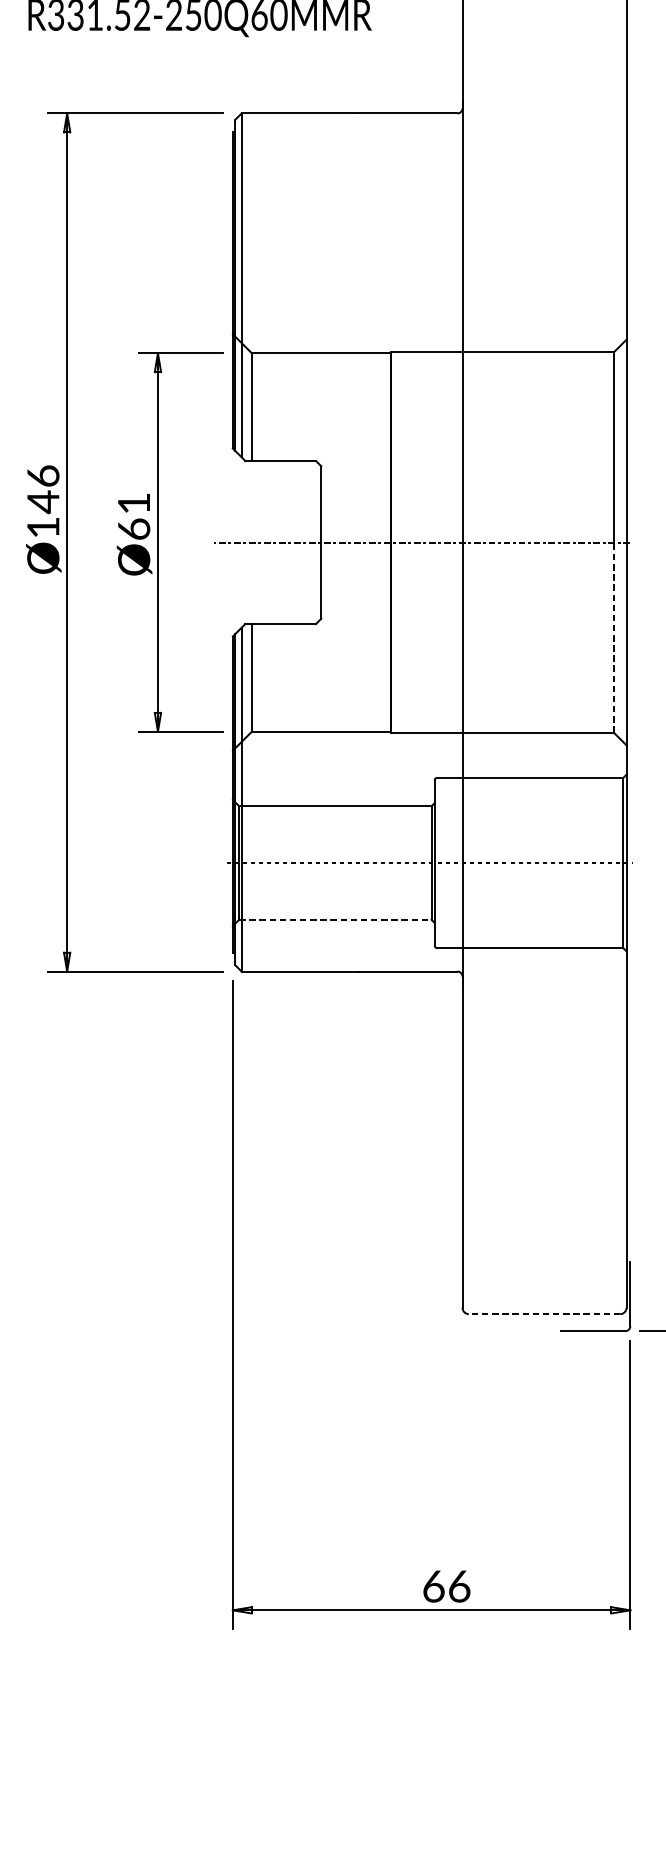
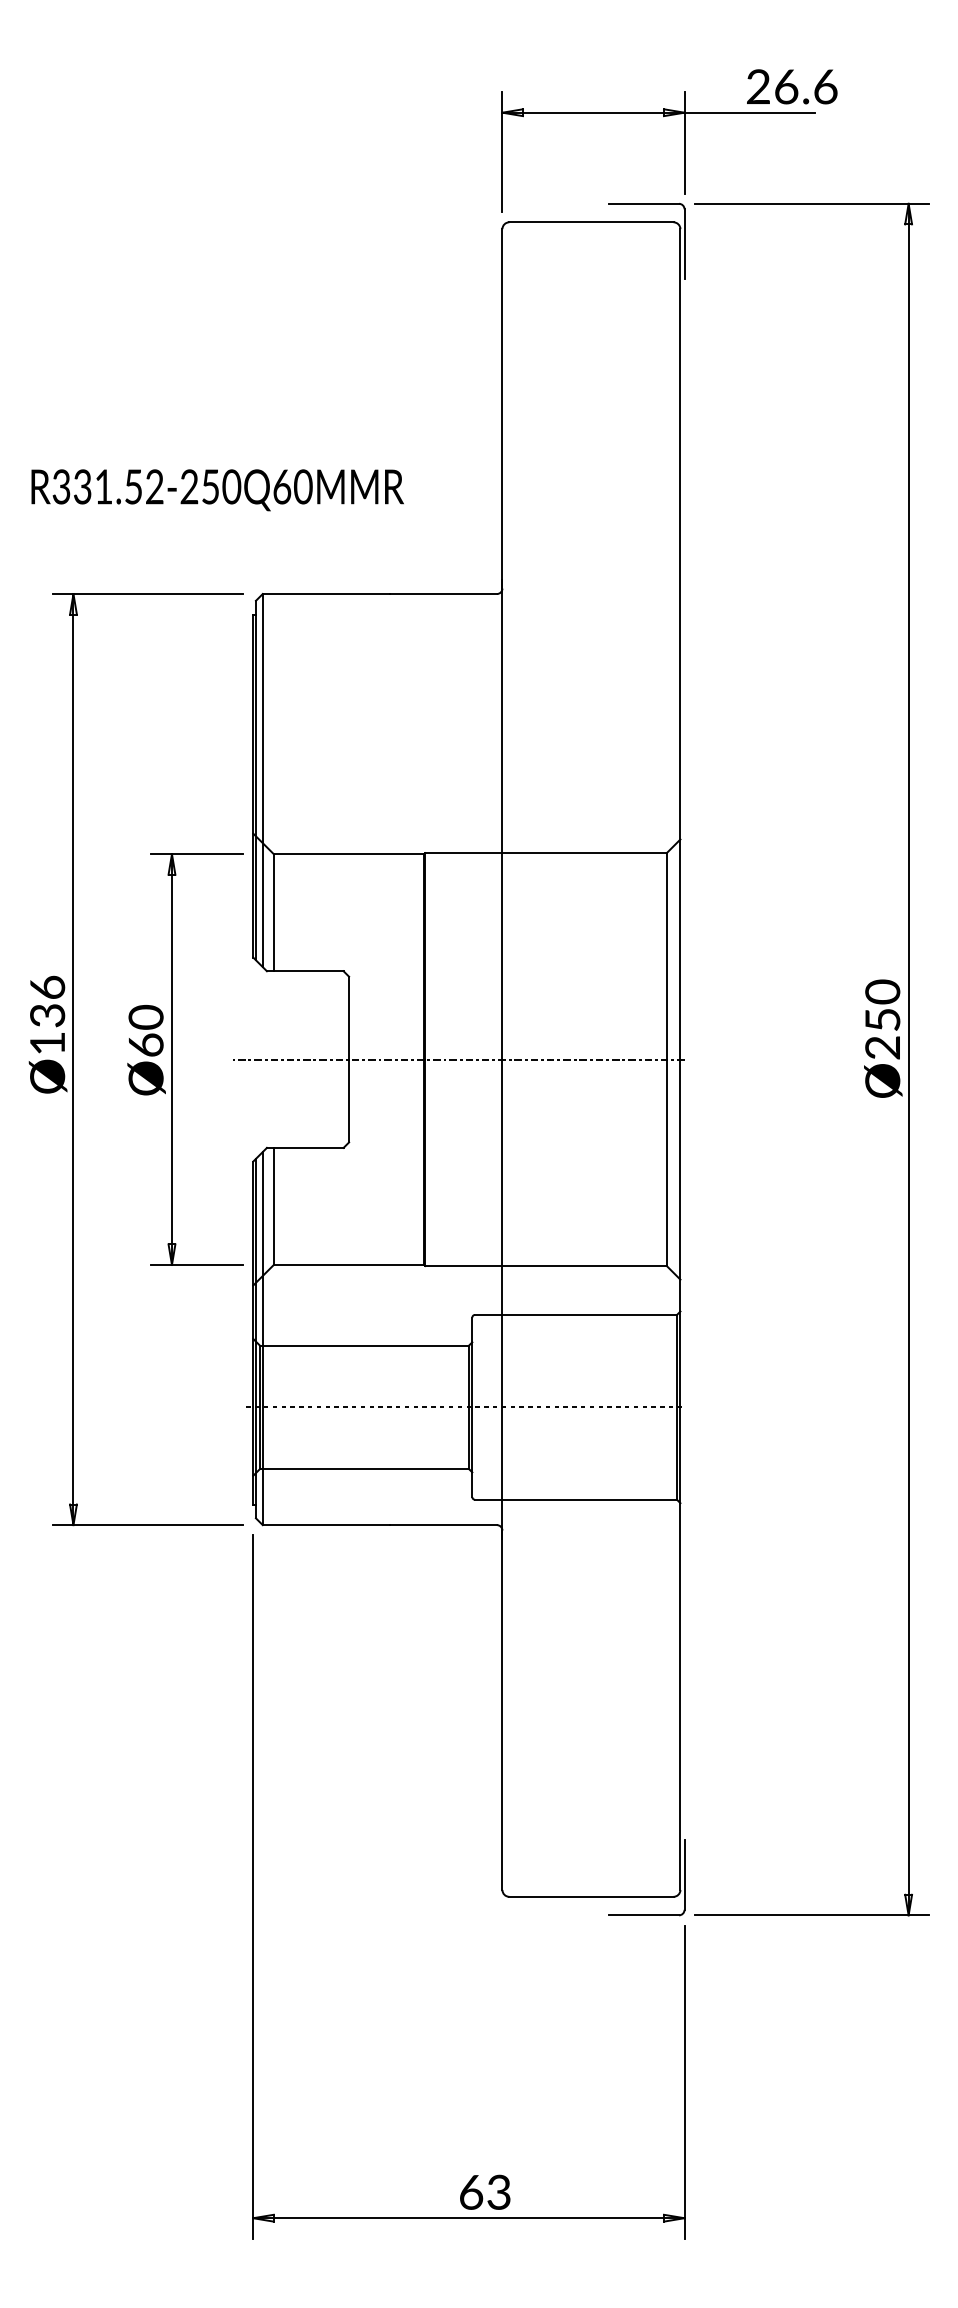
text: (43, 501) -> (47, 1015), Ø146 -> Ø136
text: (133, 502) -> (145, 1016), Ø61 -> Ø60
line: (613, 637) -> (666, 1162), dashed -> solid
line: (335, 919) -> (364, 1468), dashed -> solid
line: (543, 1313) -> (590, 1896), dashed -> solid
text: (458, 1585) -> (498, 2191), 66 -> 63

